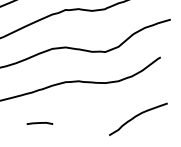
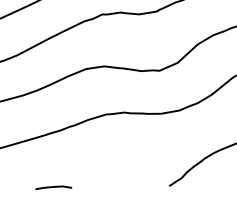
line: (39, 123) -> (53, 187), moved

